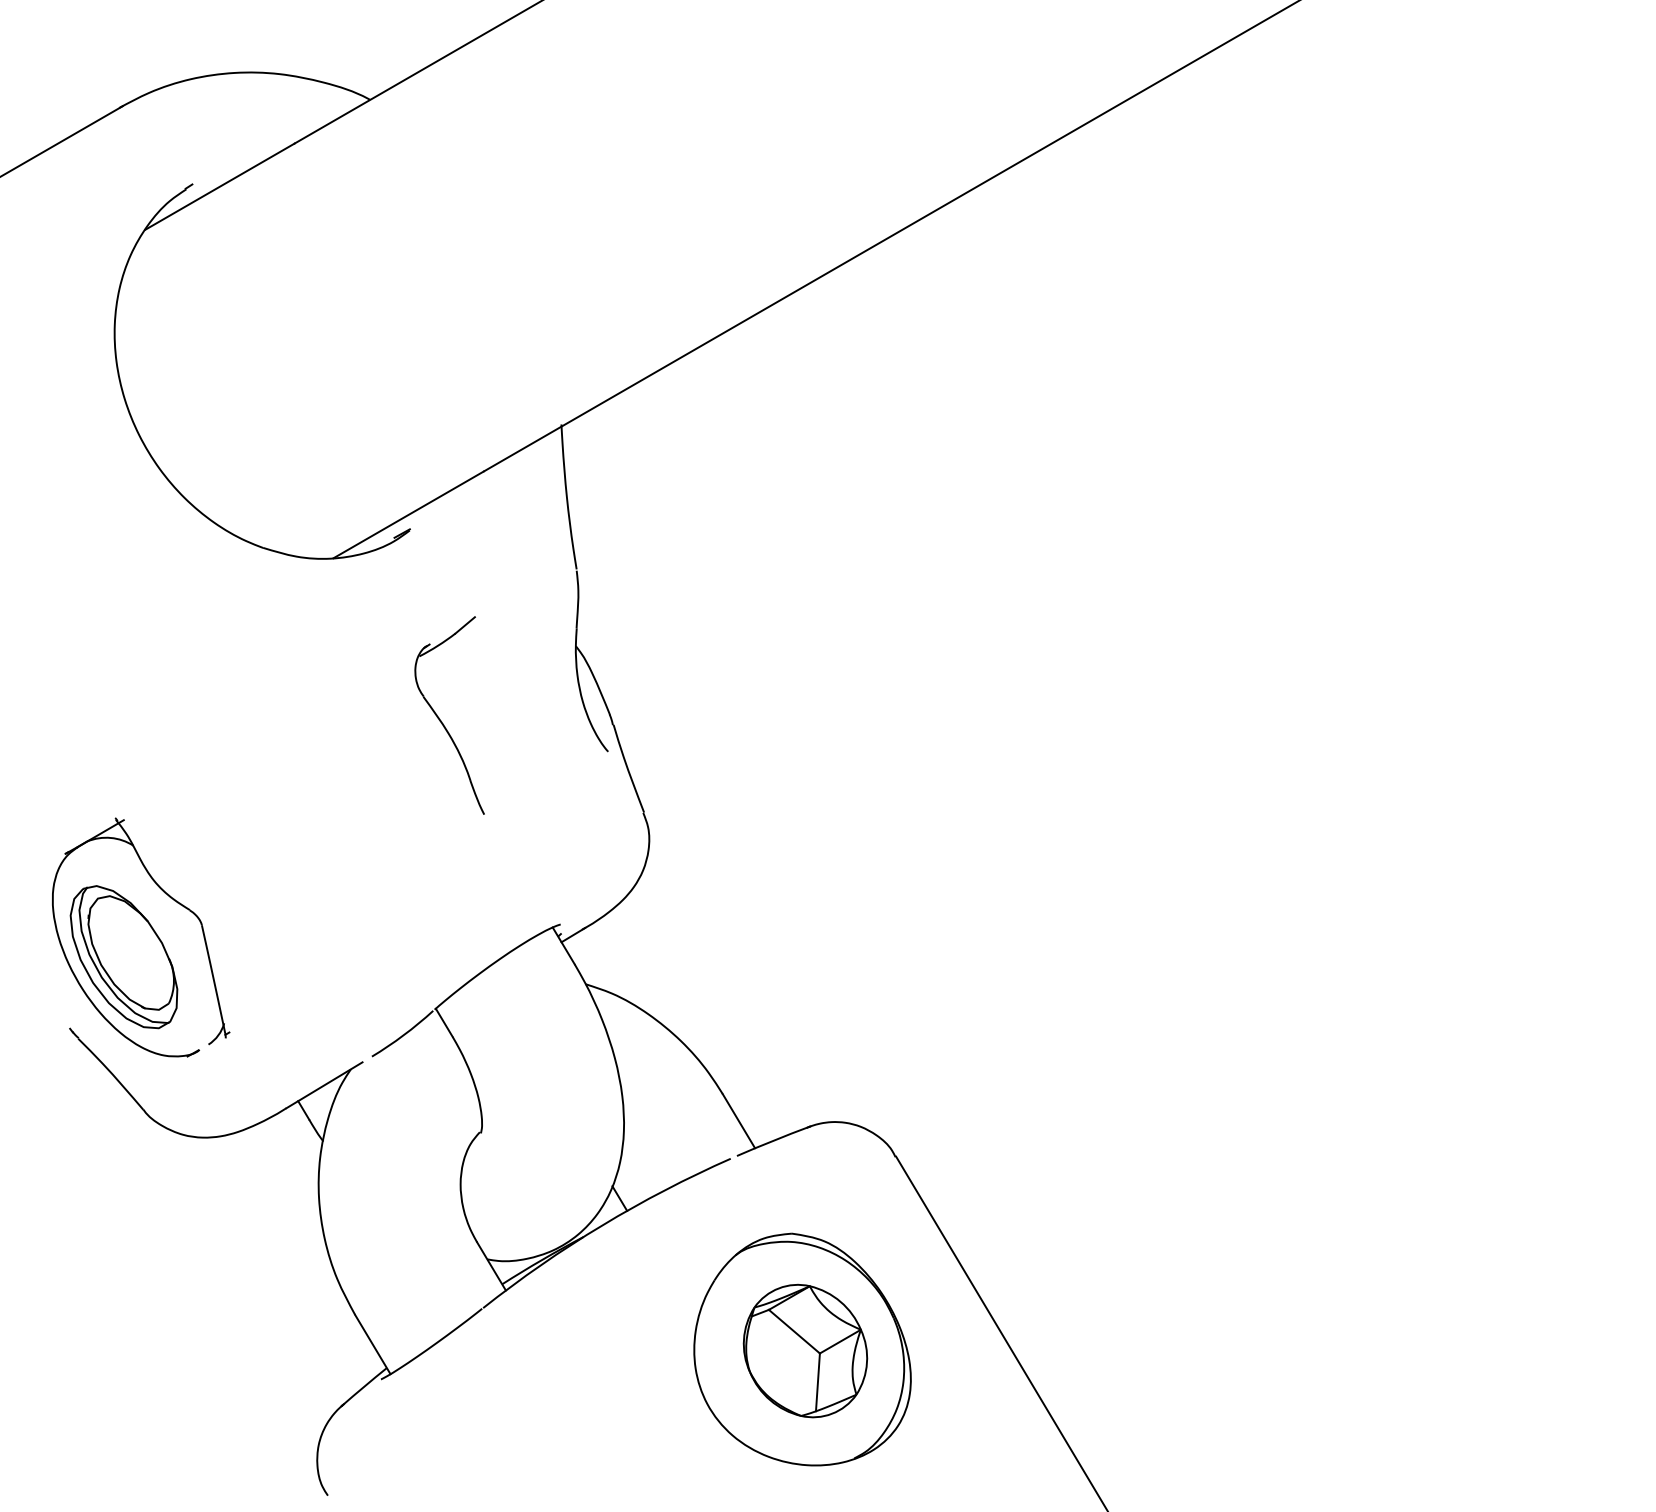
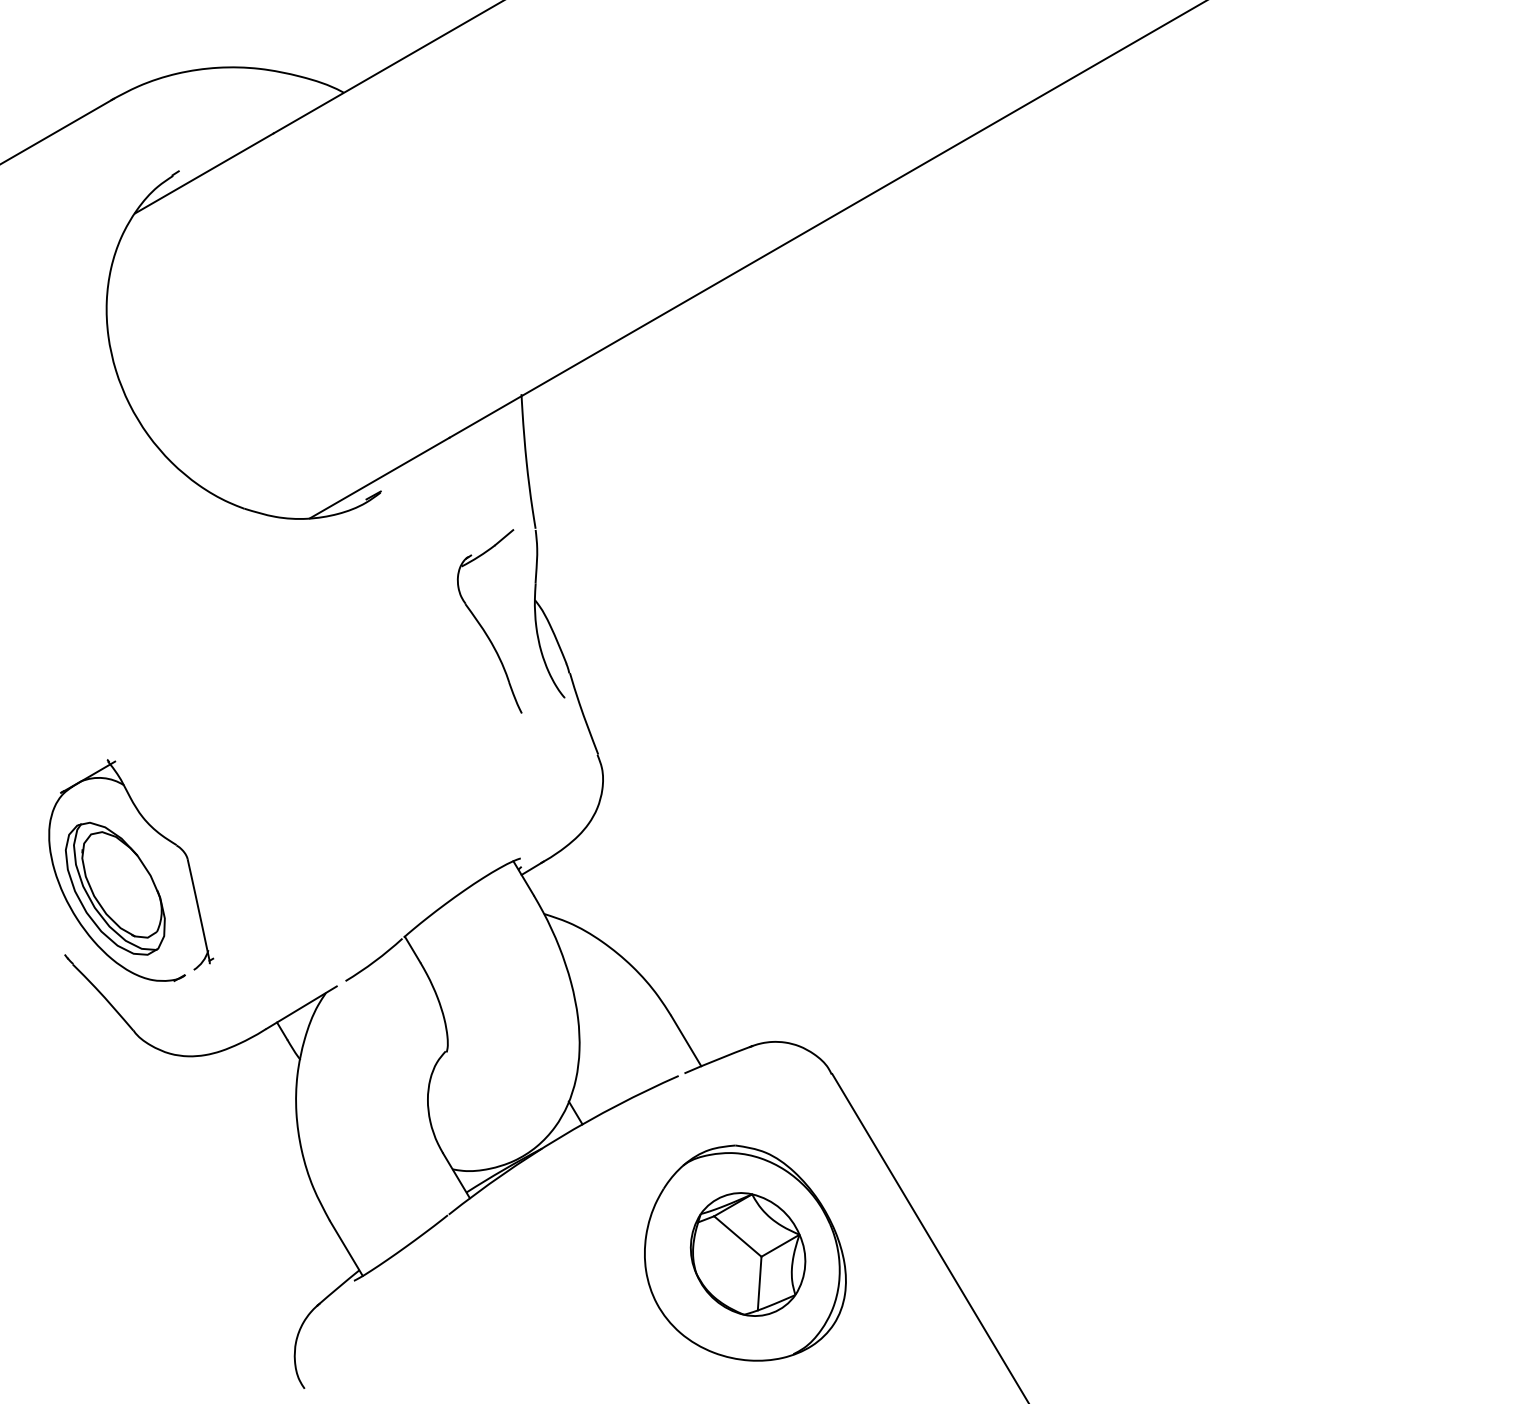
part: (442, 722) -> (483, 627), moved

